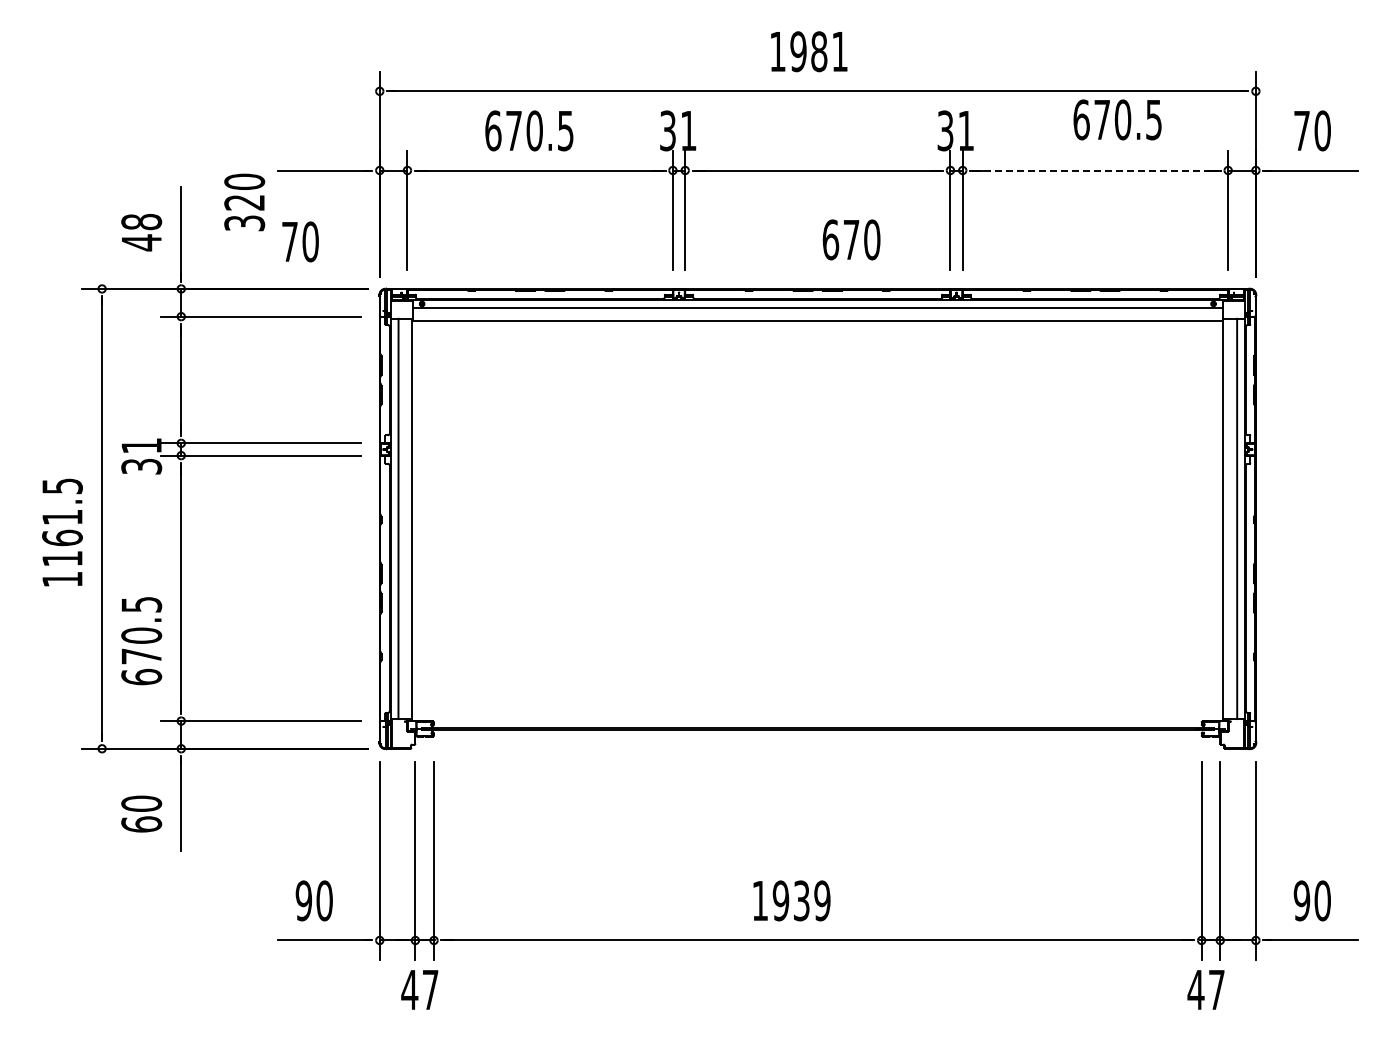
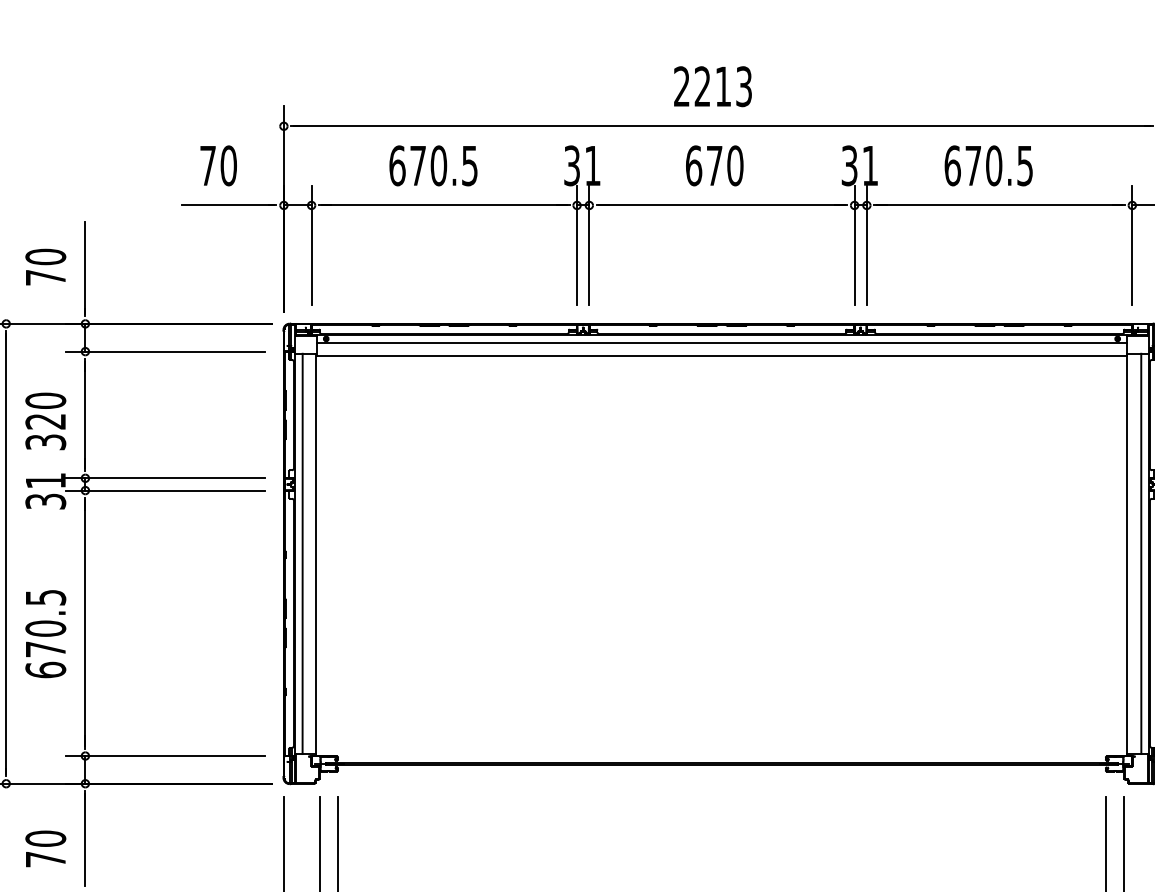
text: (808, 51) -> (712, 86), 1981 -> 2213
text: (1117, 119) -> (988, 165), moved
line: (1095, 170) -> (999, 205), dashed -> solid
text: (244, 202) -> (45, 421), moved
text: (141, 232) -> (45, 267), 48 -> 70
text: (851, 239) -> (714, 165), moved
text: (300, 241) -> (218, 165), moved
text: (141, 641) -> (45, 634), moved
text: (141, 824) -> (45, 859), 60 -> 70

